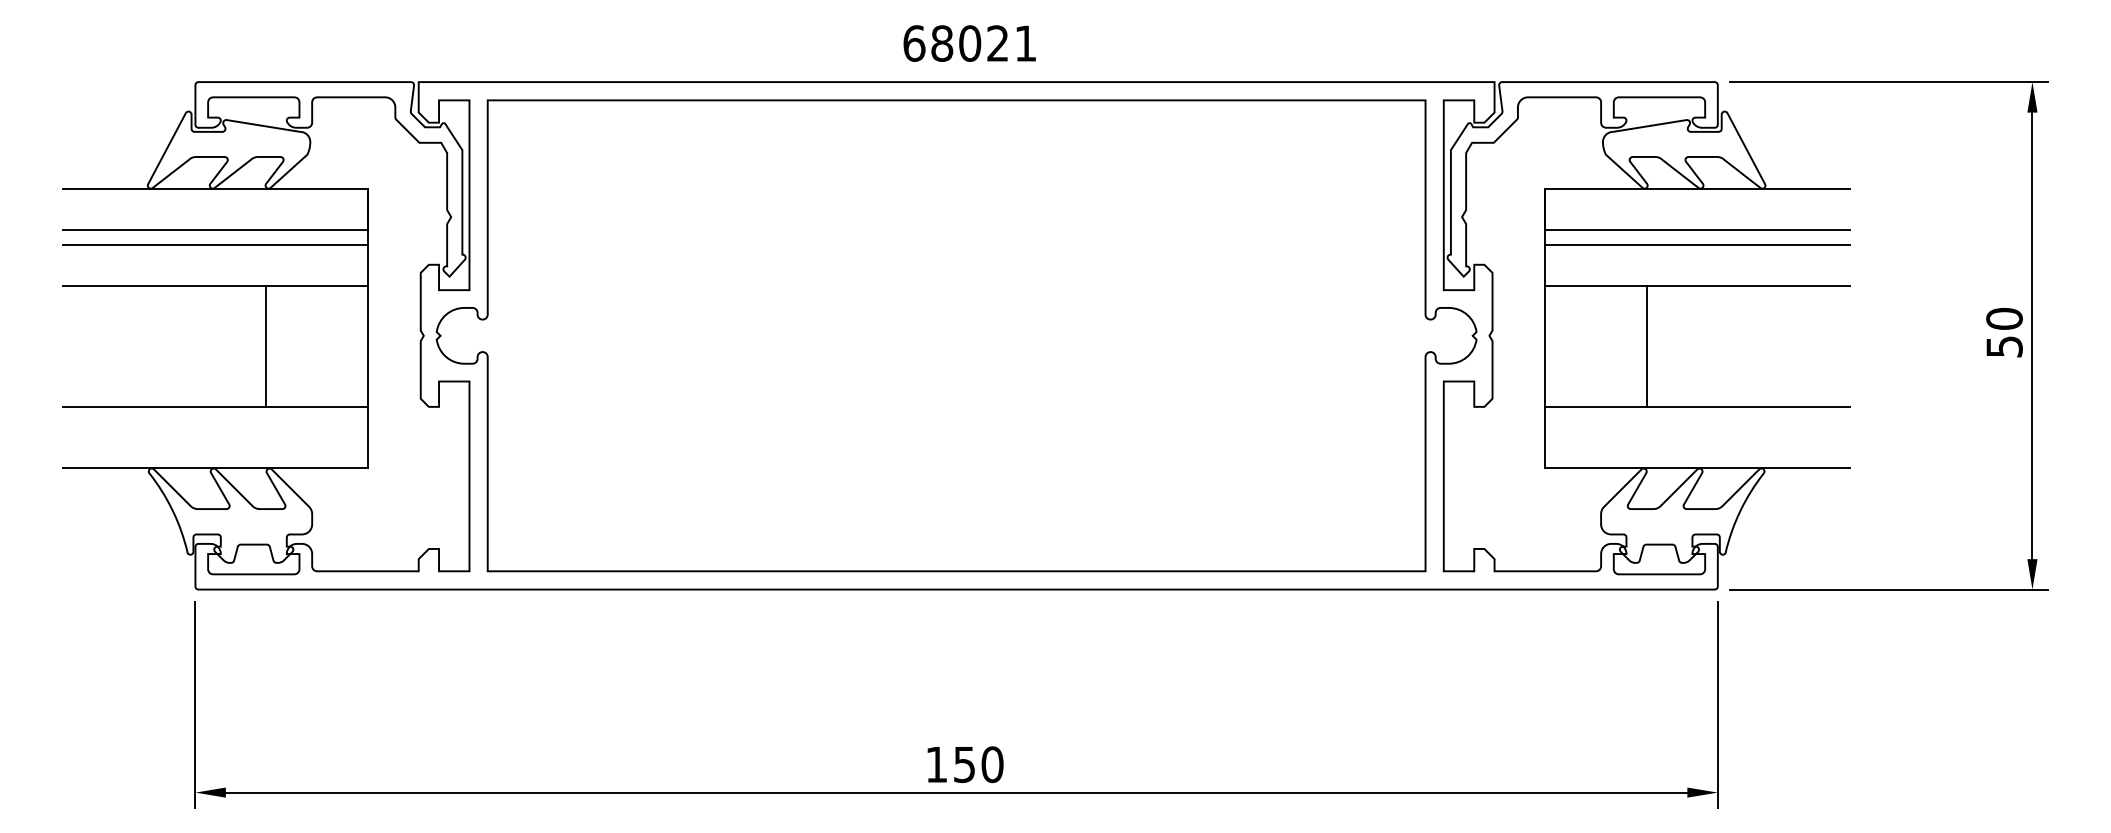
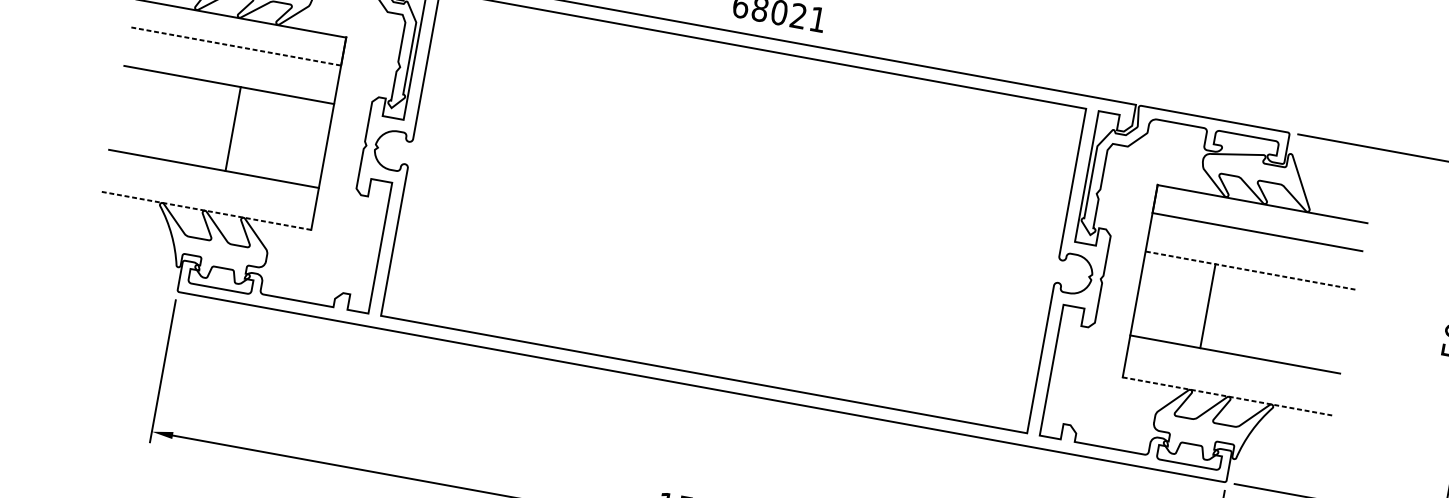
line: (216, 229) -> (236, 46), solid -> dashed
line: (215, 245) -> (234, 57), removed
line: (1697, 245) -> (1255, 242), removed
line: (1697, 285) -> (1250, 270), solid -> dashed
line: (266, 346) -> (233, 129), moved
line: (215, 468) -> (206, 210), solid -> dashed
line: (1698, 468) -> (1228, 396), solid -> dashed

